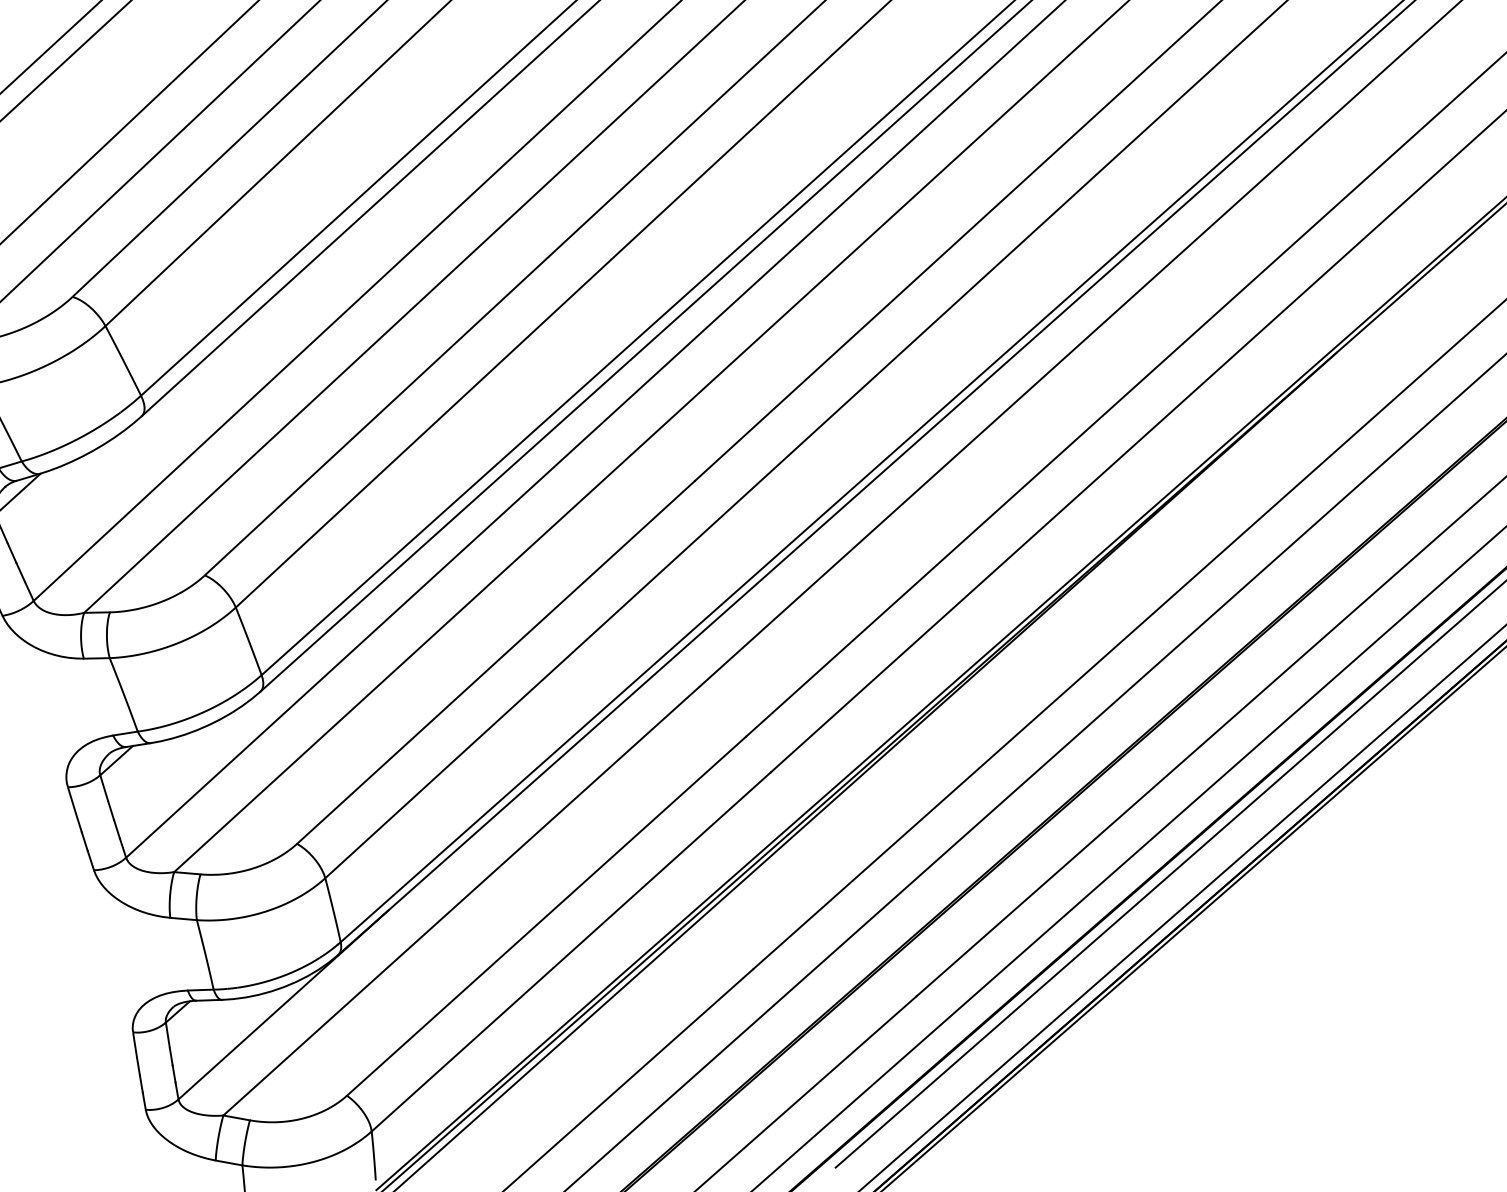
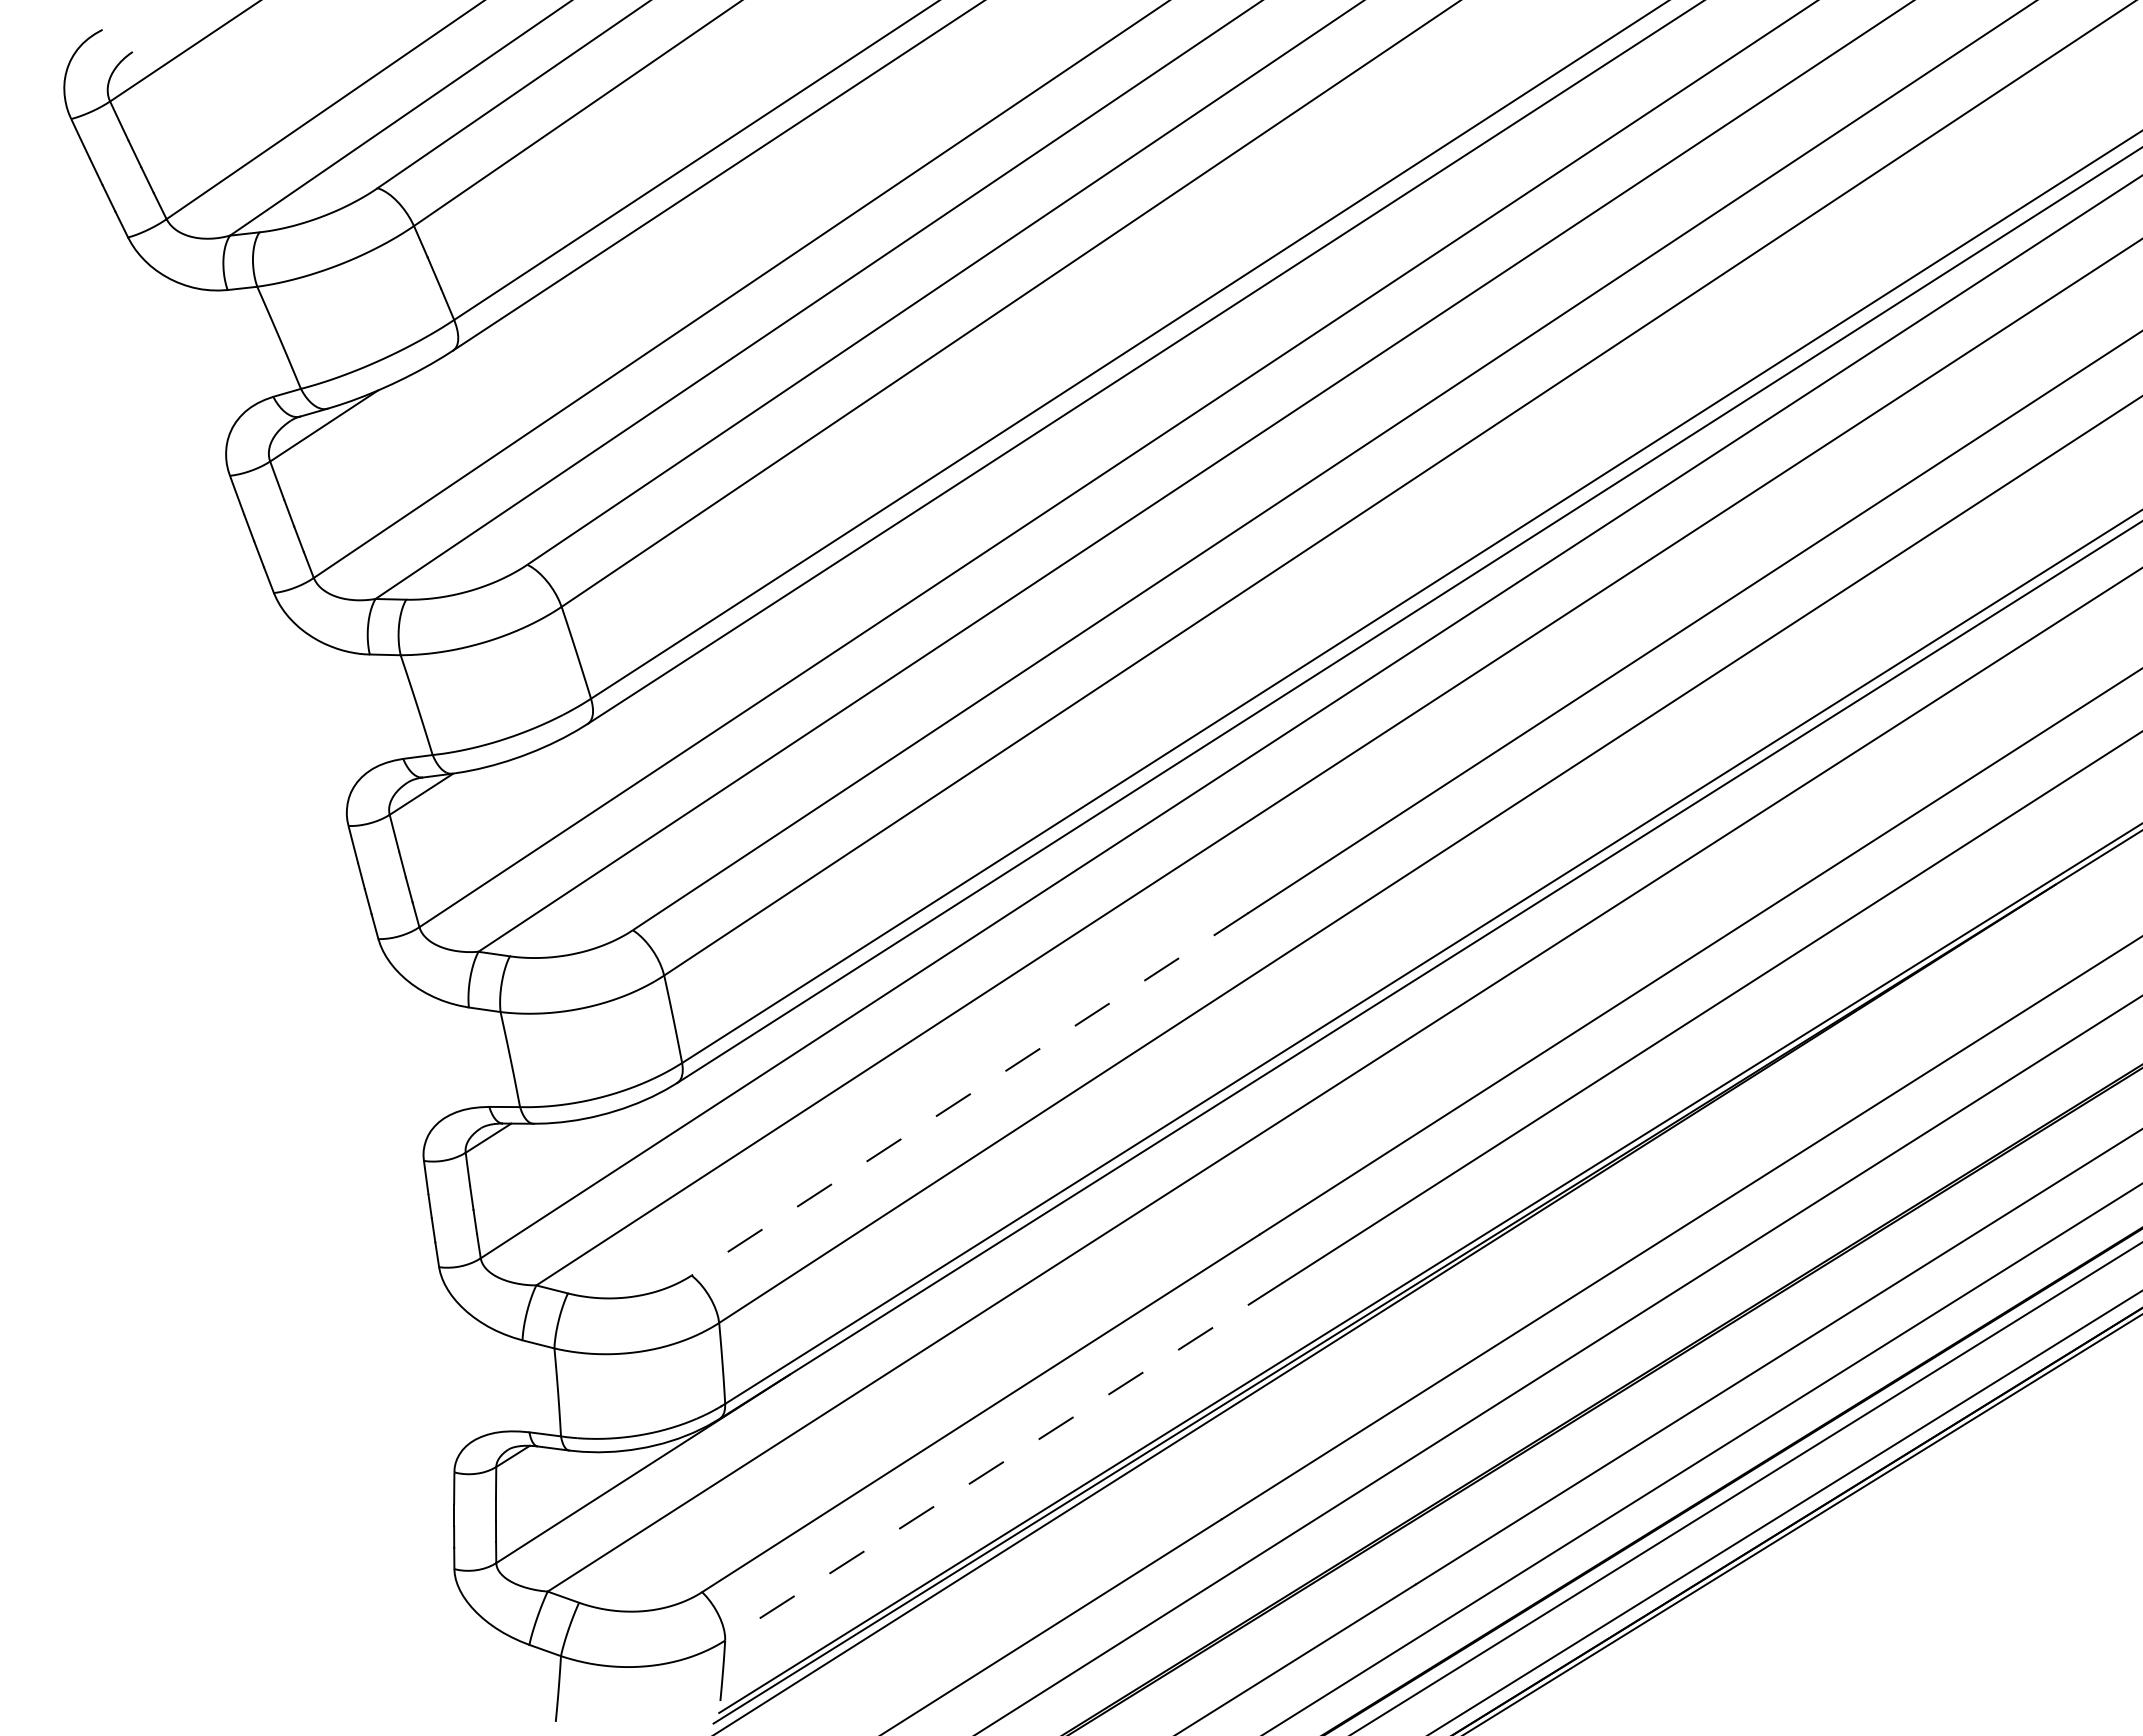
line: (495, 662) -> (969, 1094), solid -> dashed
line: (571, 952) -> (1003, 1462), solid -> dashed

